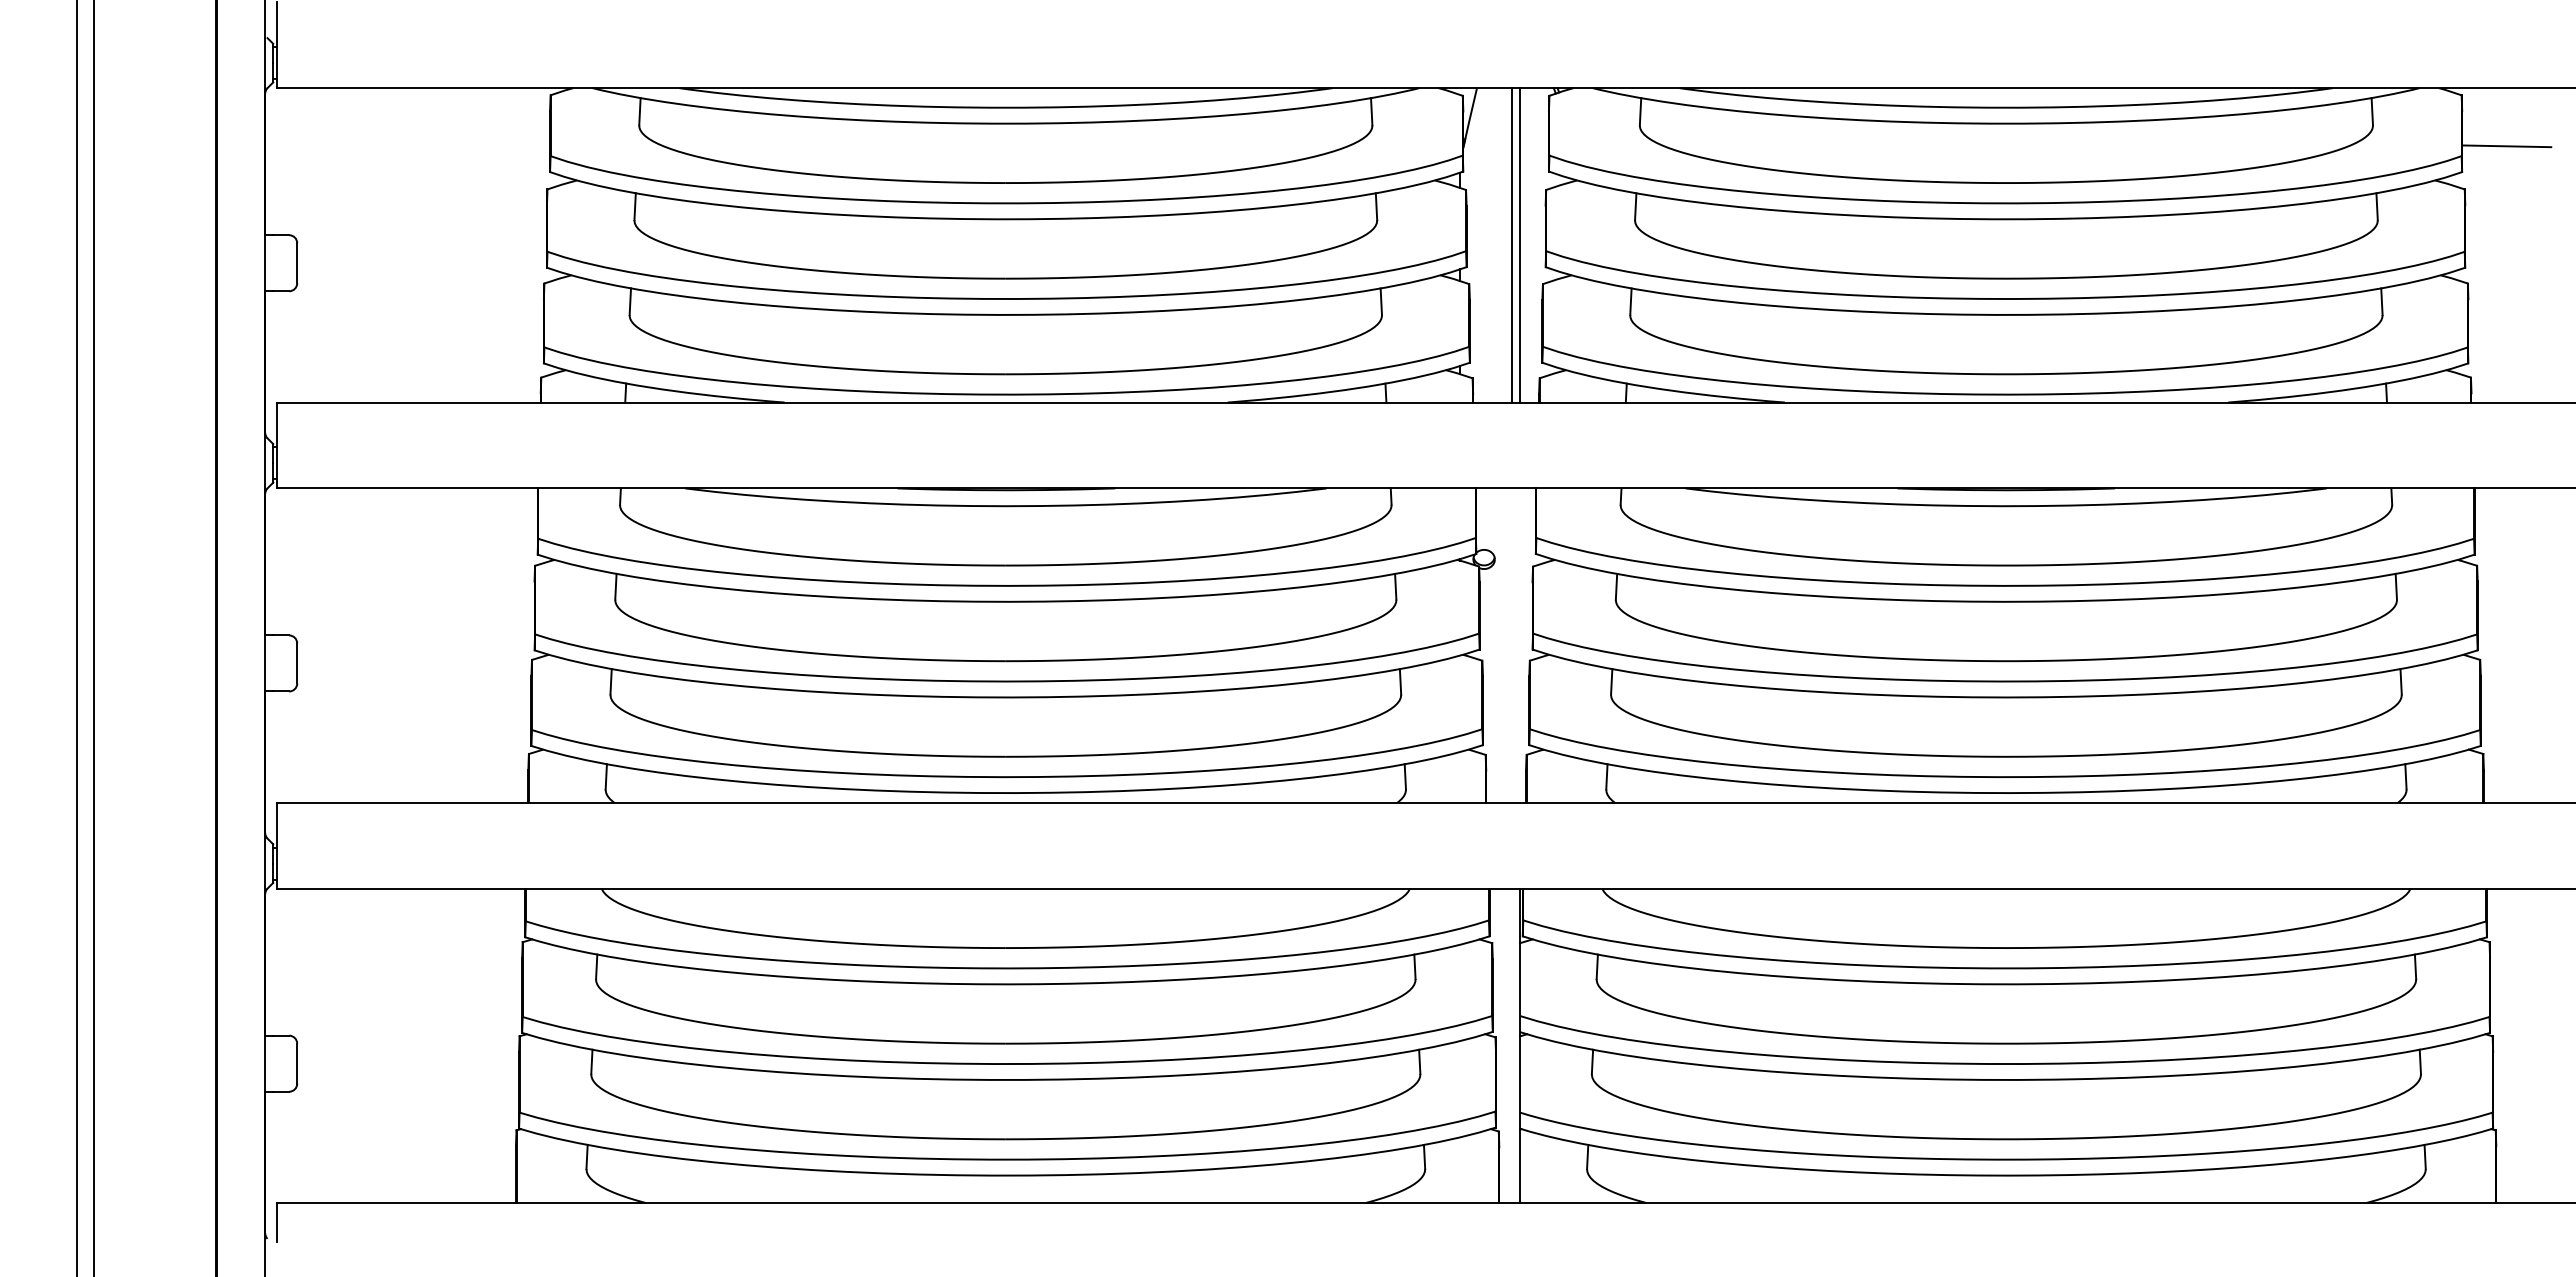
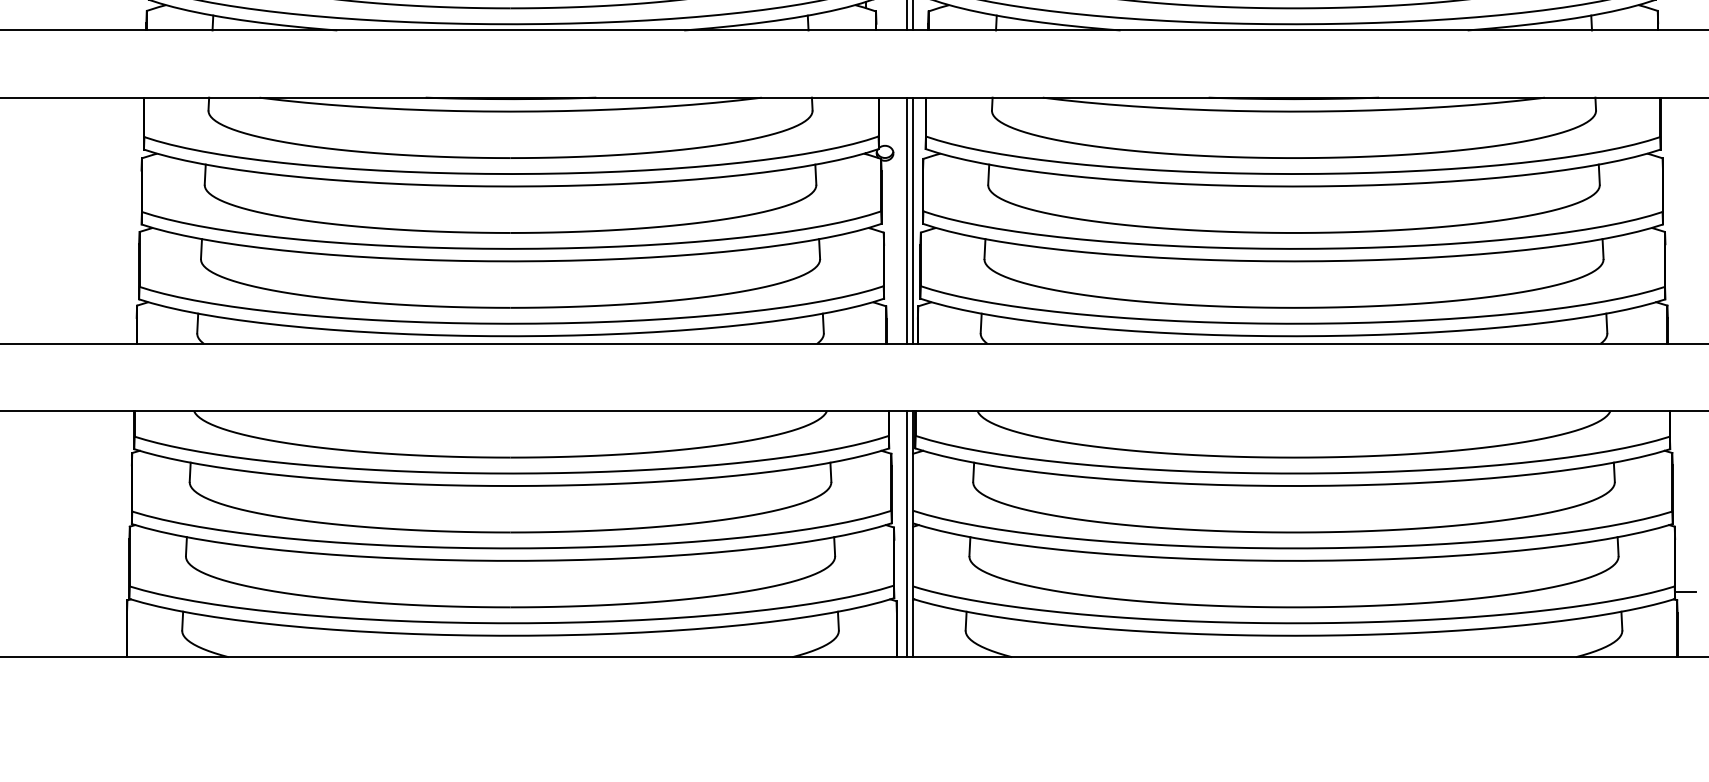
line: (1512, 645) -> (907, 220), added
line: (1520, 645) -> (913, 220), added
line: (1512, 1045) -> (907, 533), added
line: (2506, 1119) -> (1685, 591), added

